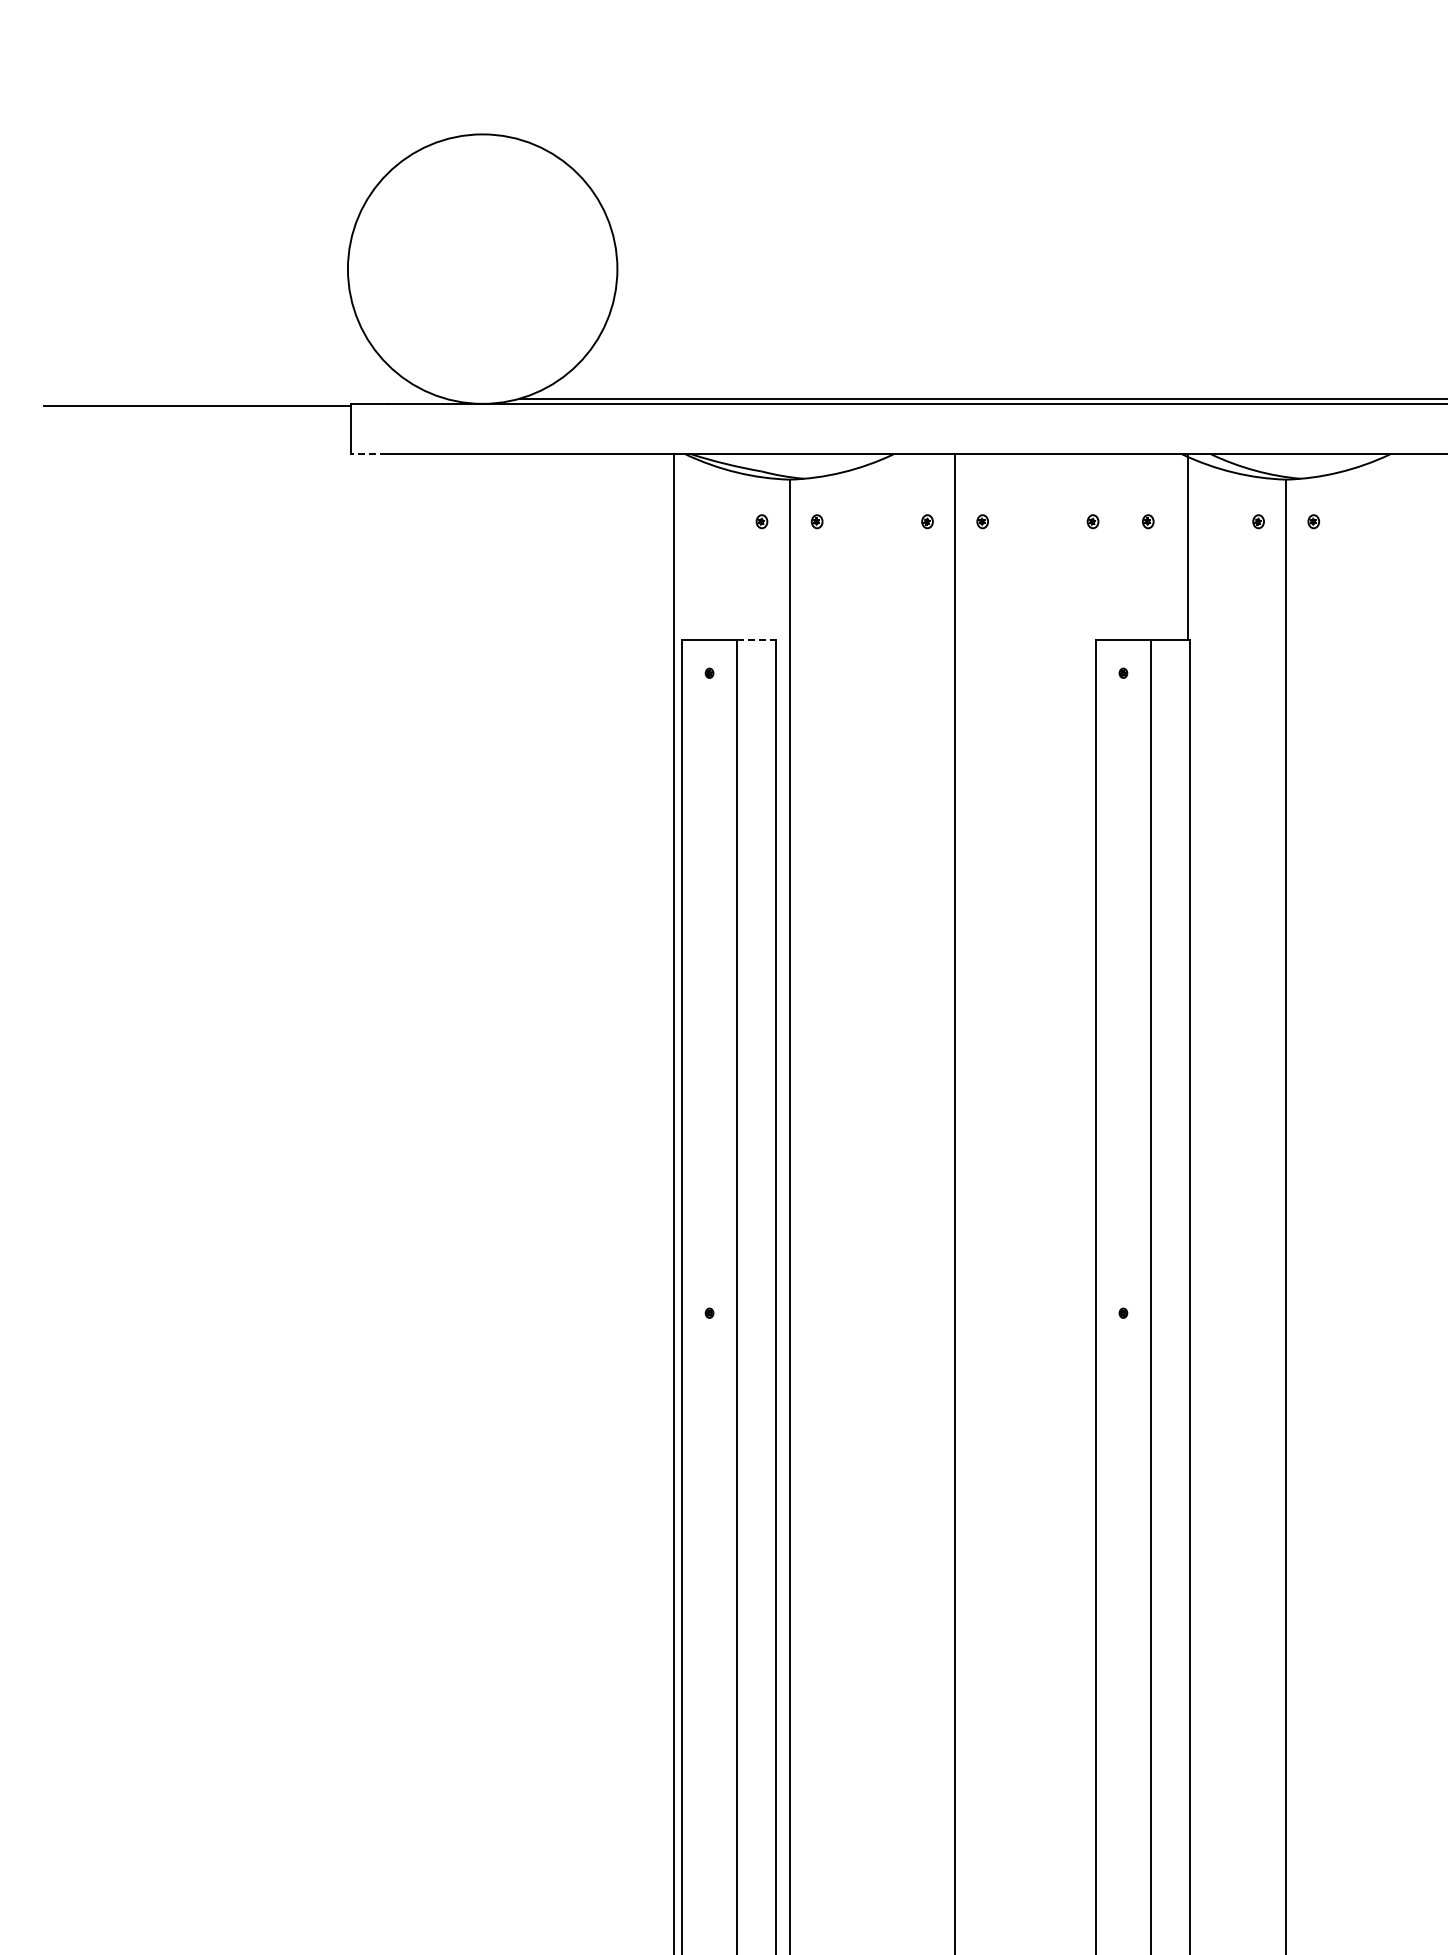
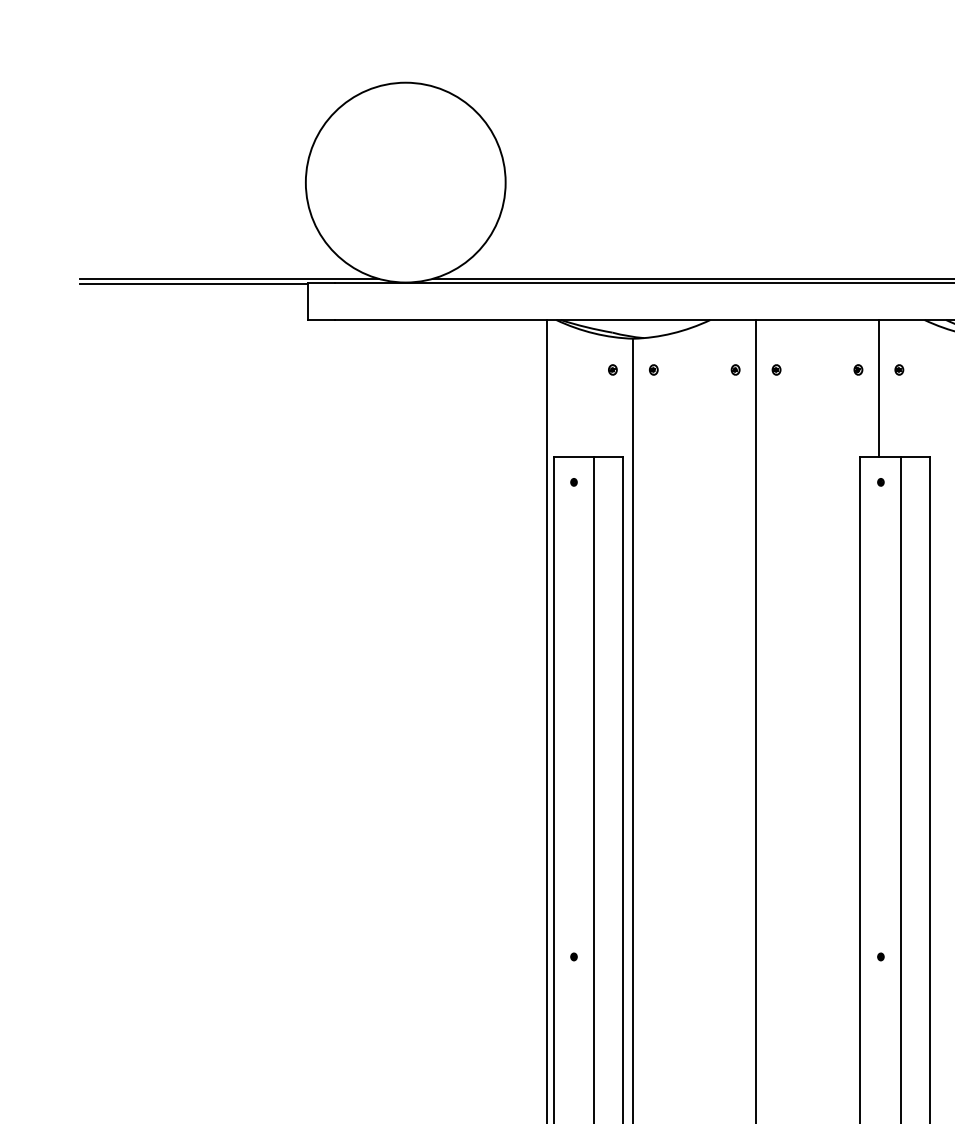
line: (244, 398) -> (229, 278), added
line: (369, 454) -> (321, 320), dashed -> solid
line: (1187, 546) -> (878, 388), moved
line: (756, 639) -> (608, 457), dashed -> solid

